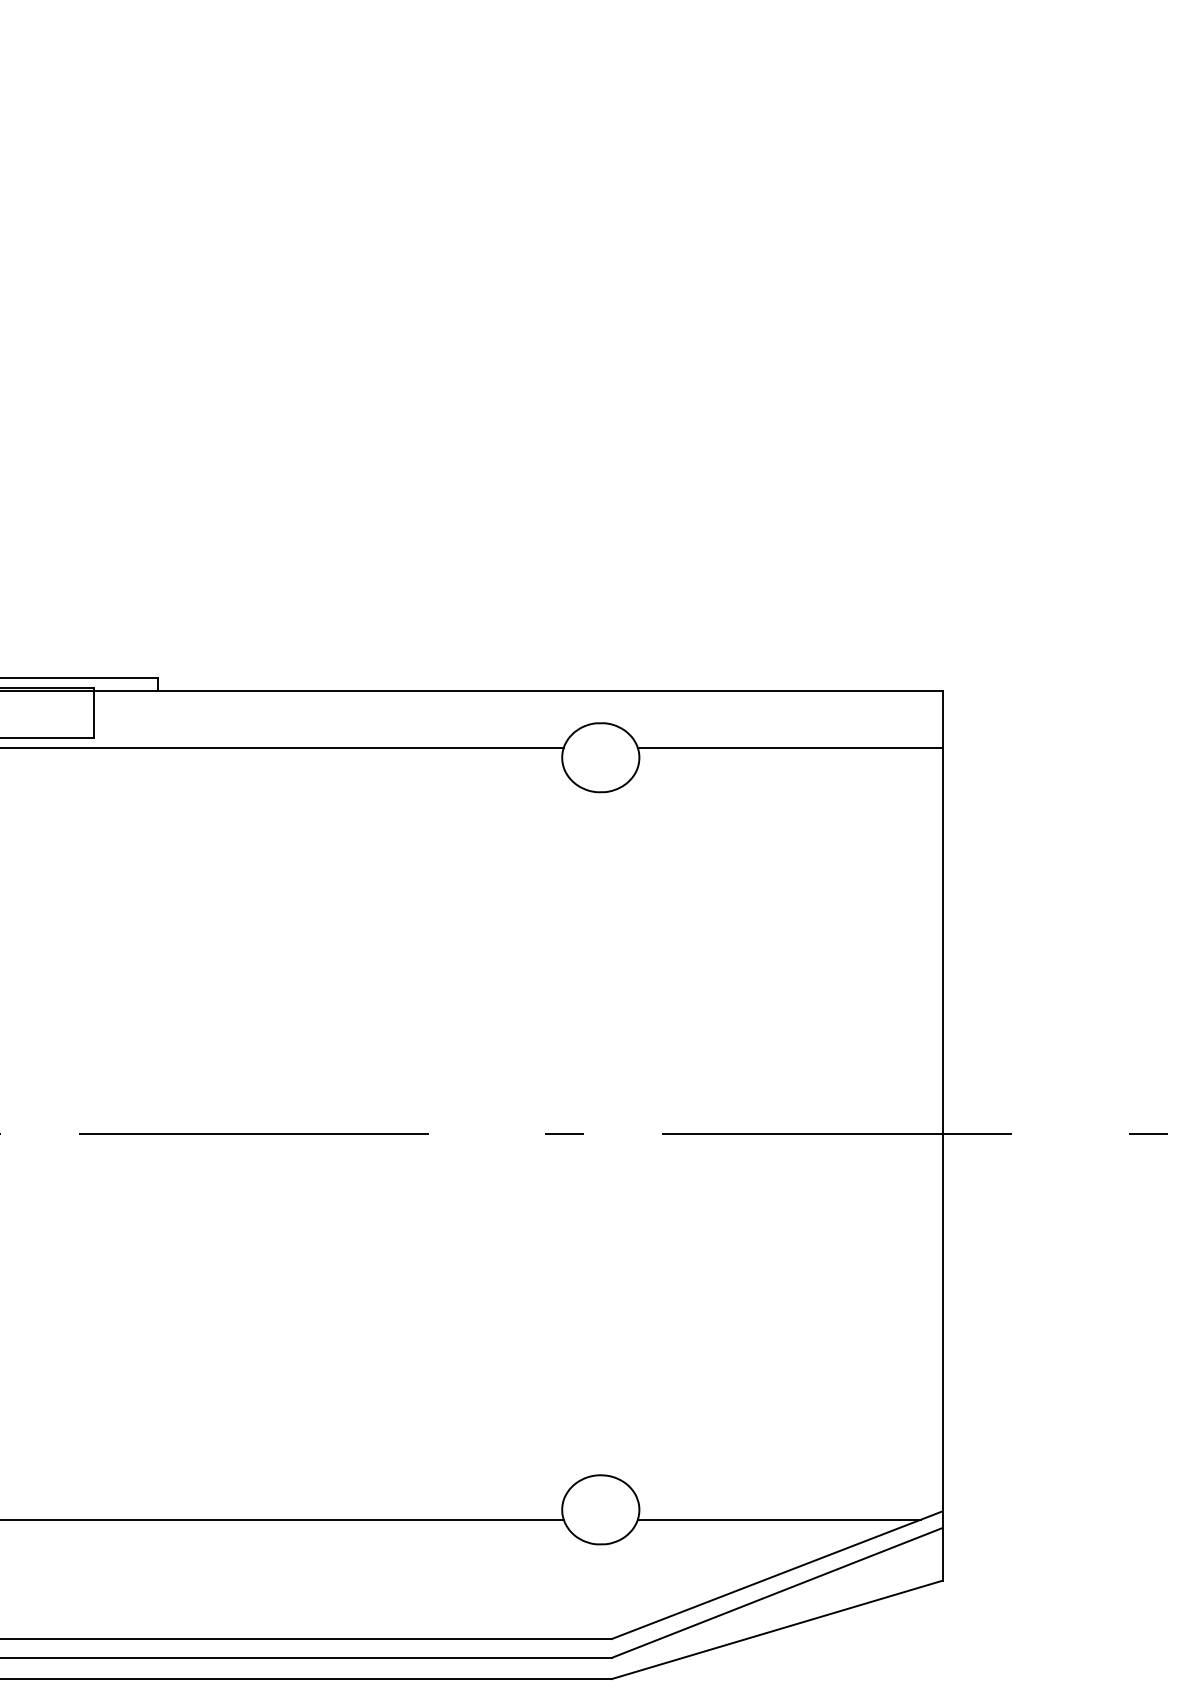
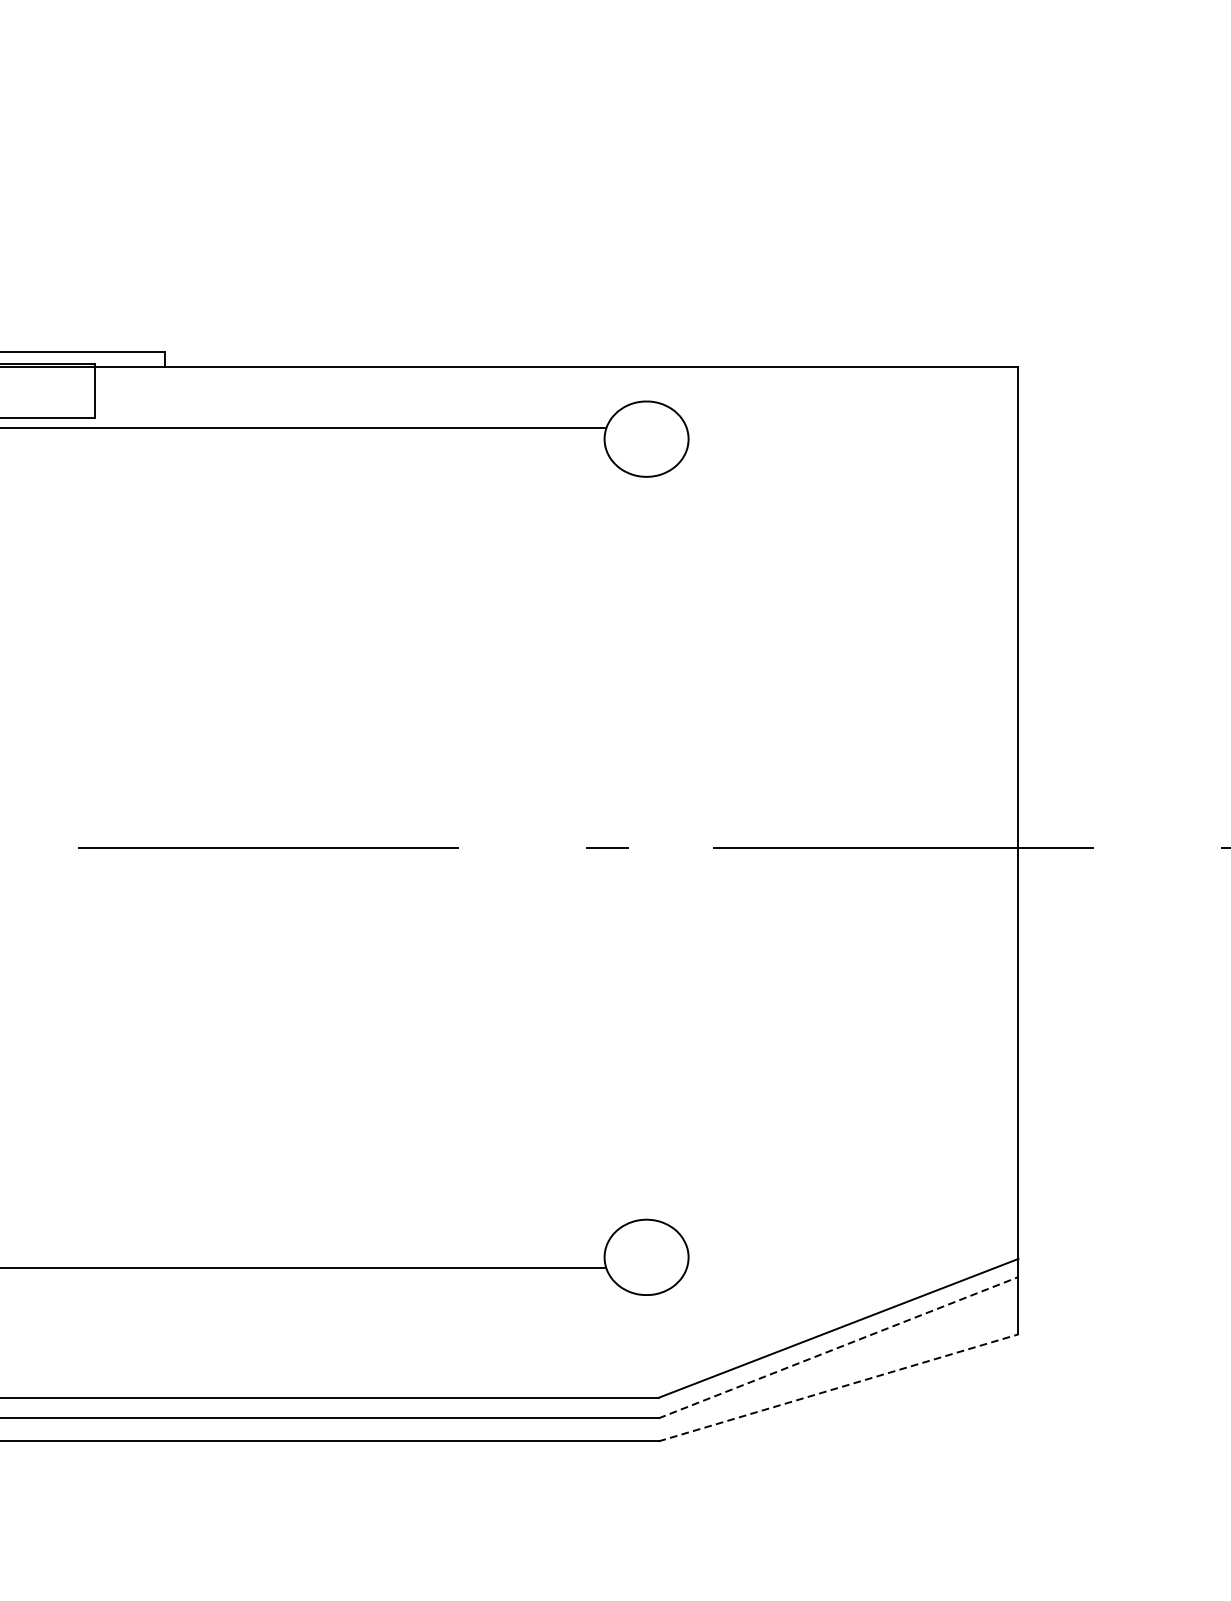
line: (789, 747) -> (851, 428), removed
line: (778, 1519) -> (839, 1267), removed
line: (777, 1592) -> (838, 1347), solid -> dashed
line: (777, 1629) -> (838, 1387), solid -> dashed

